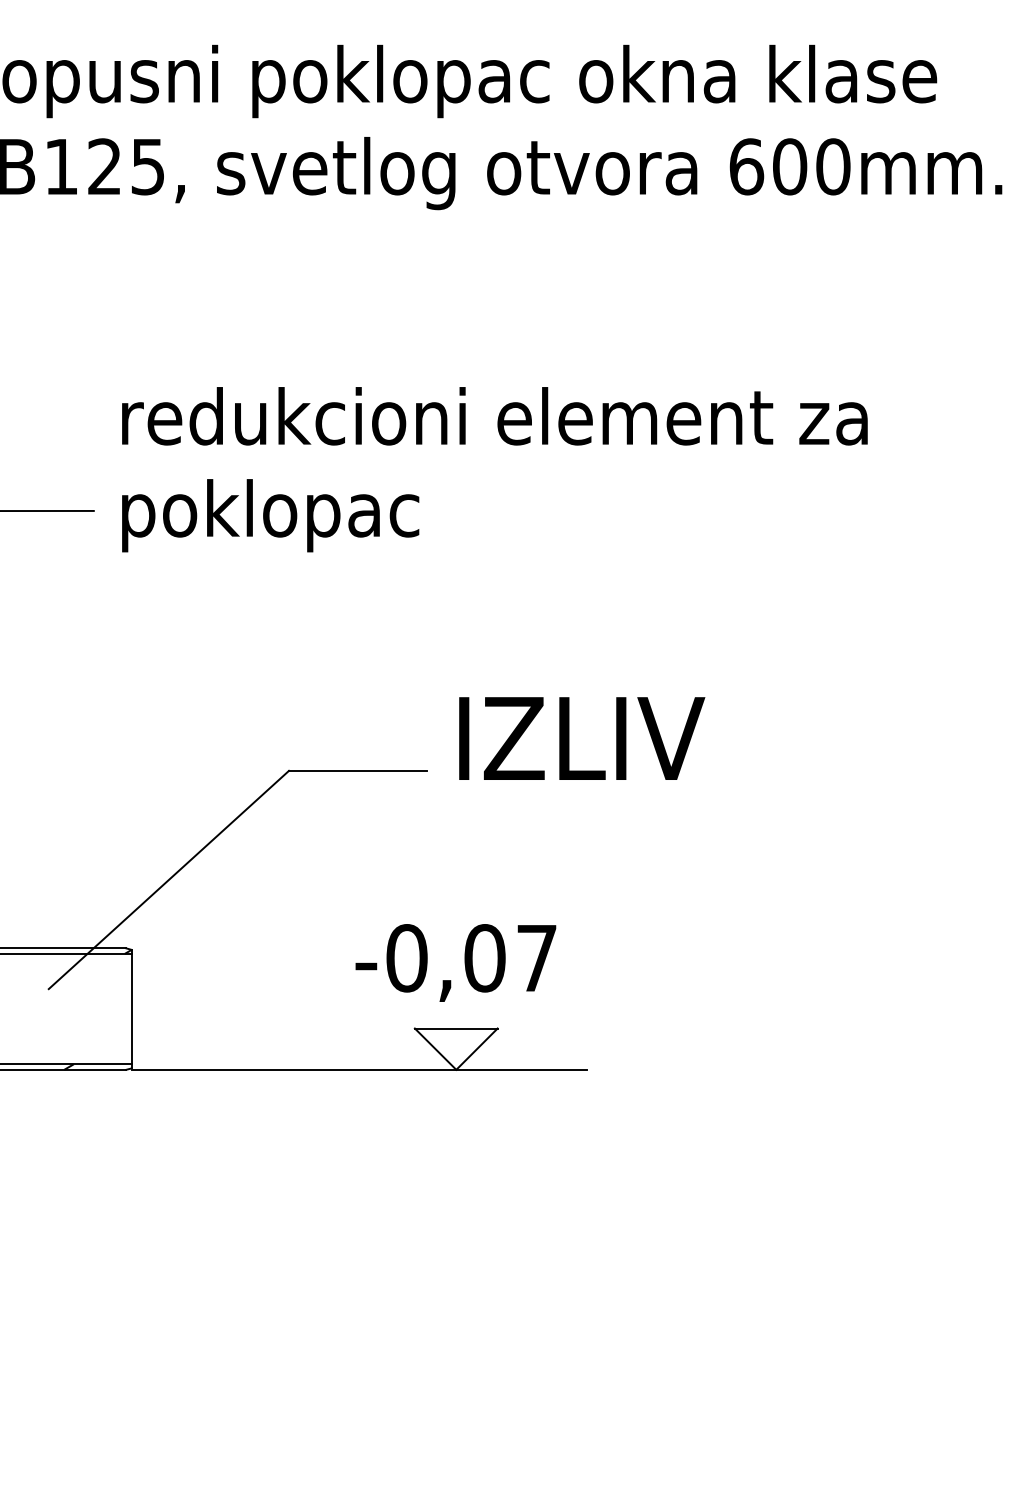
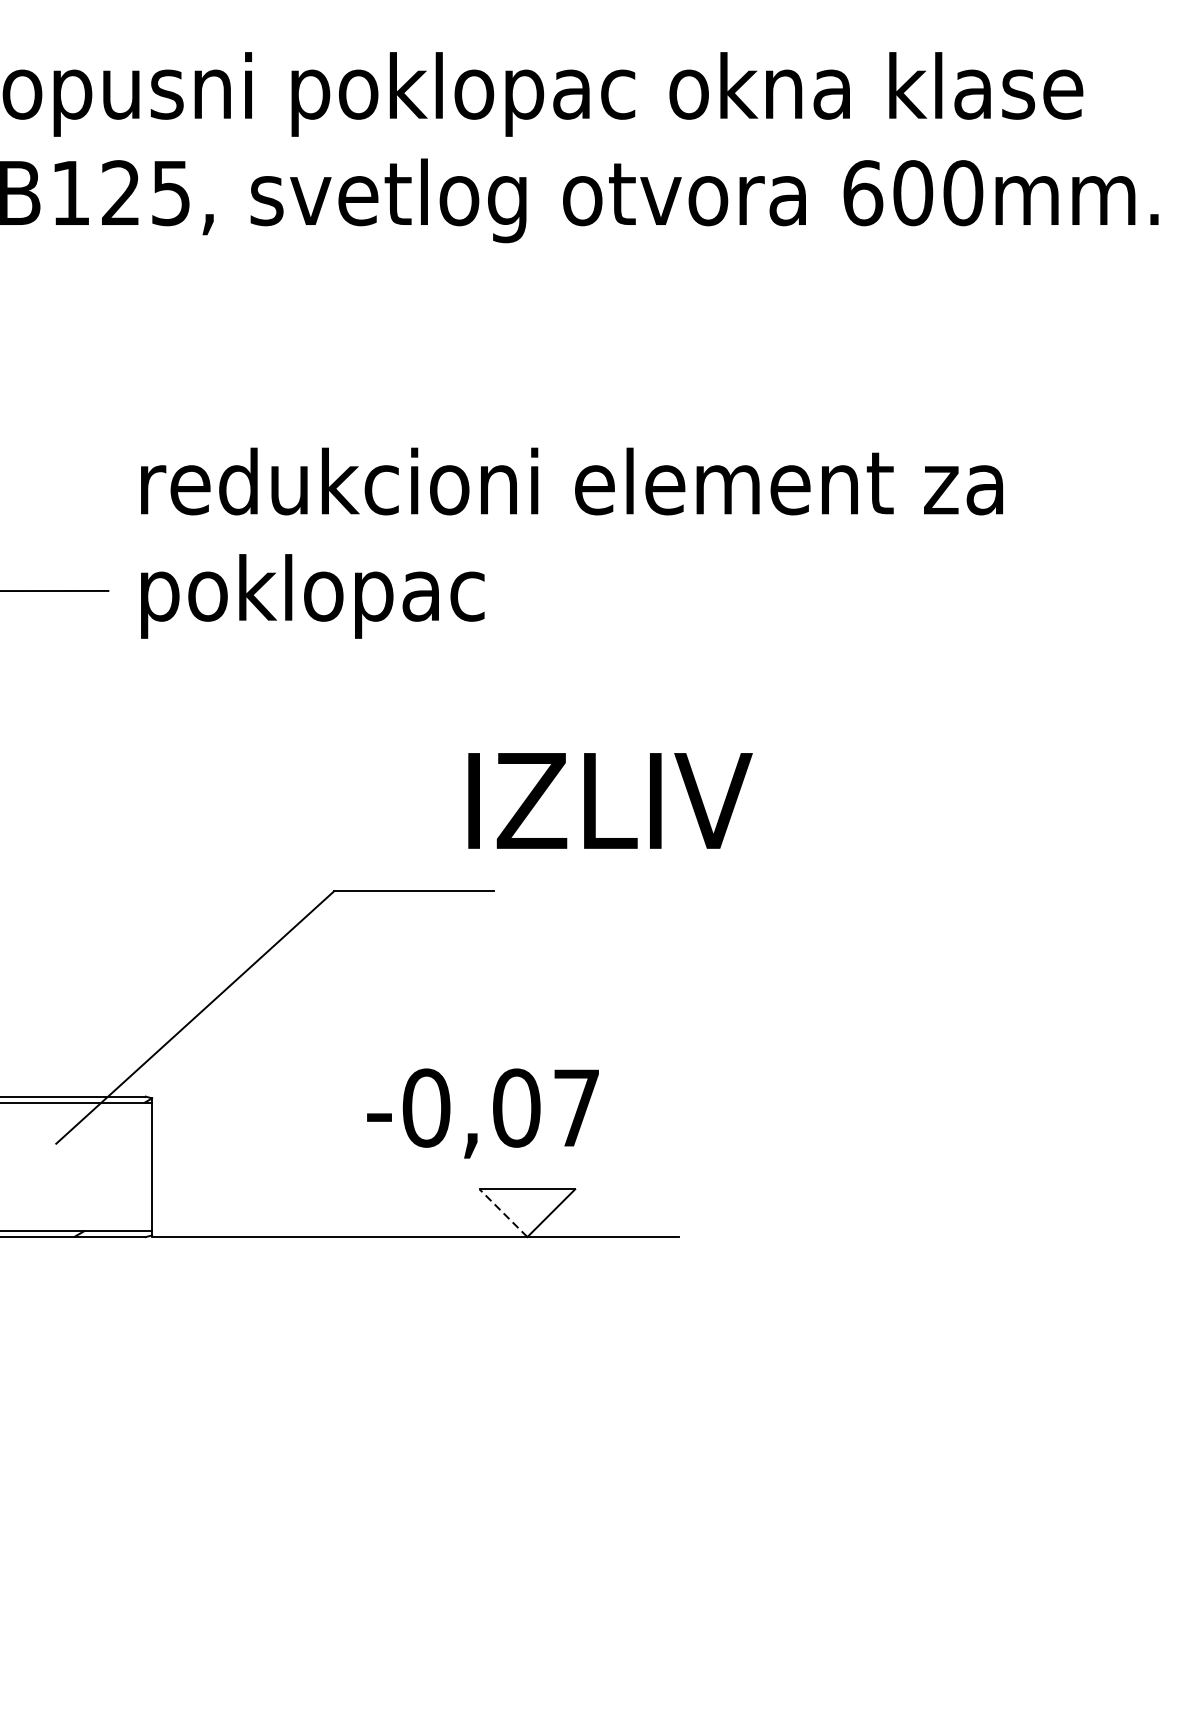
text: (582, 738) -> (610, 800), moved
text: (455, 962) -> (482, 1112), moved
line: (435, 1048) -> (503, 1212), solid -> dashed

